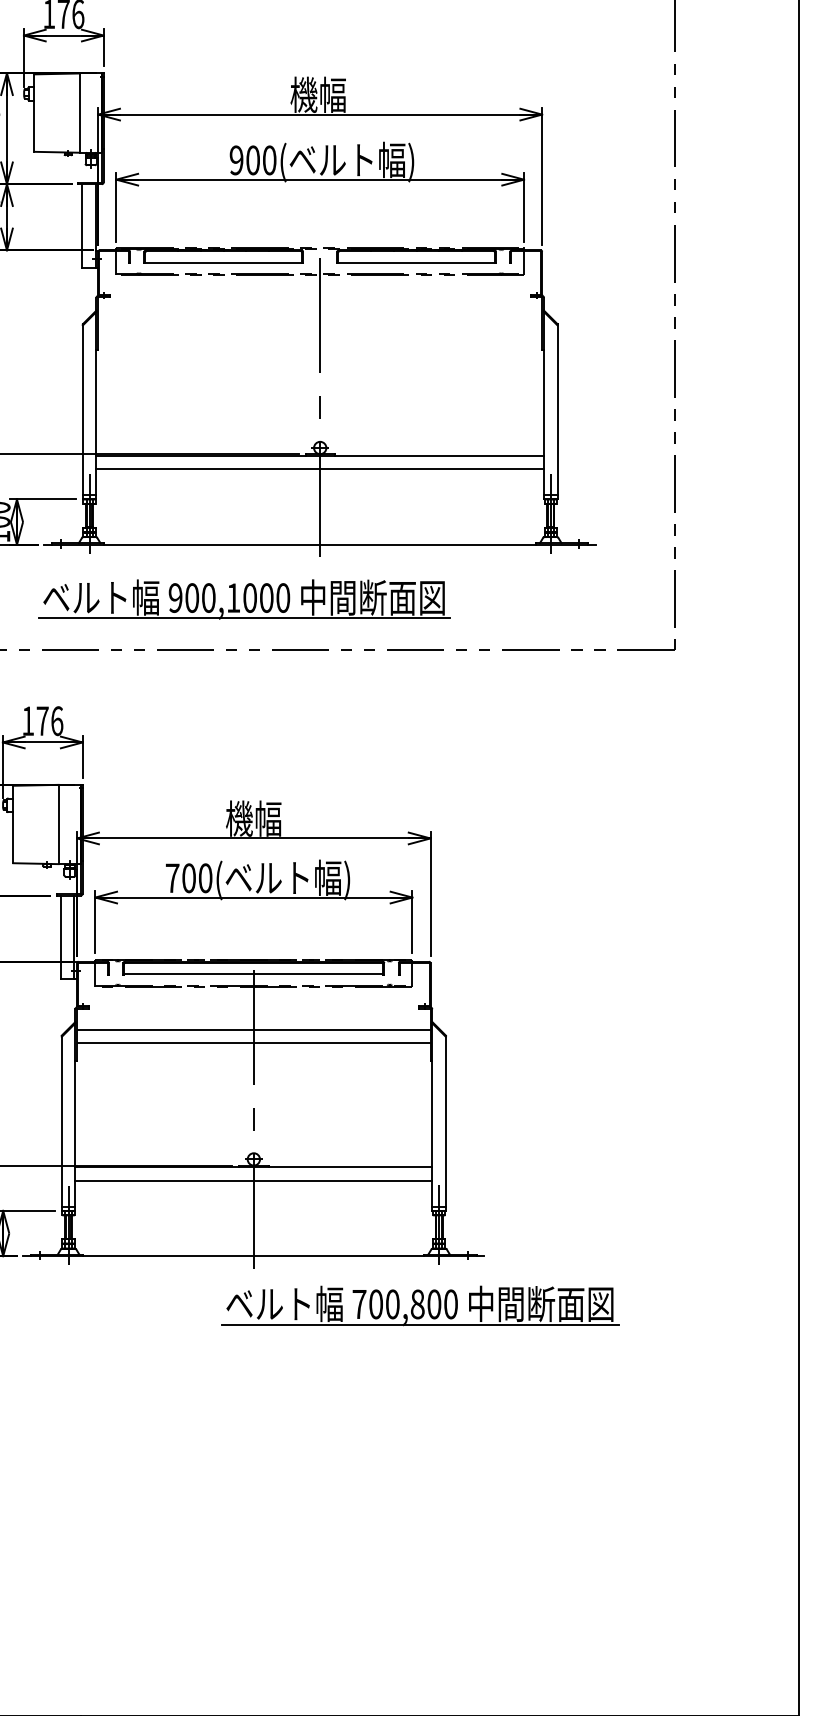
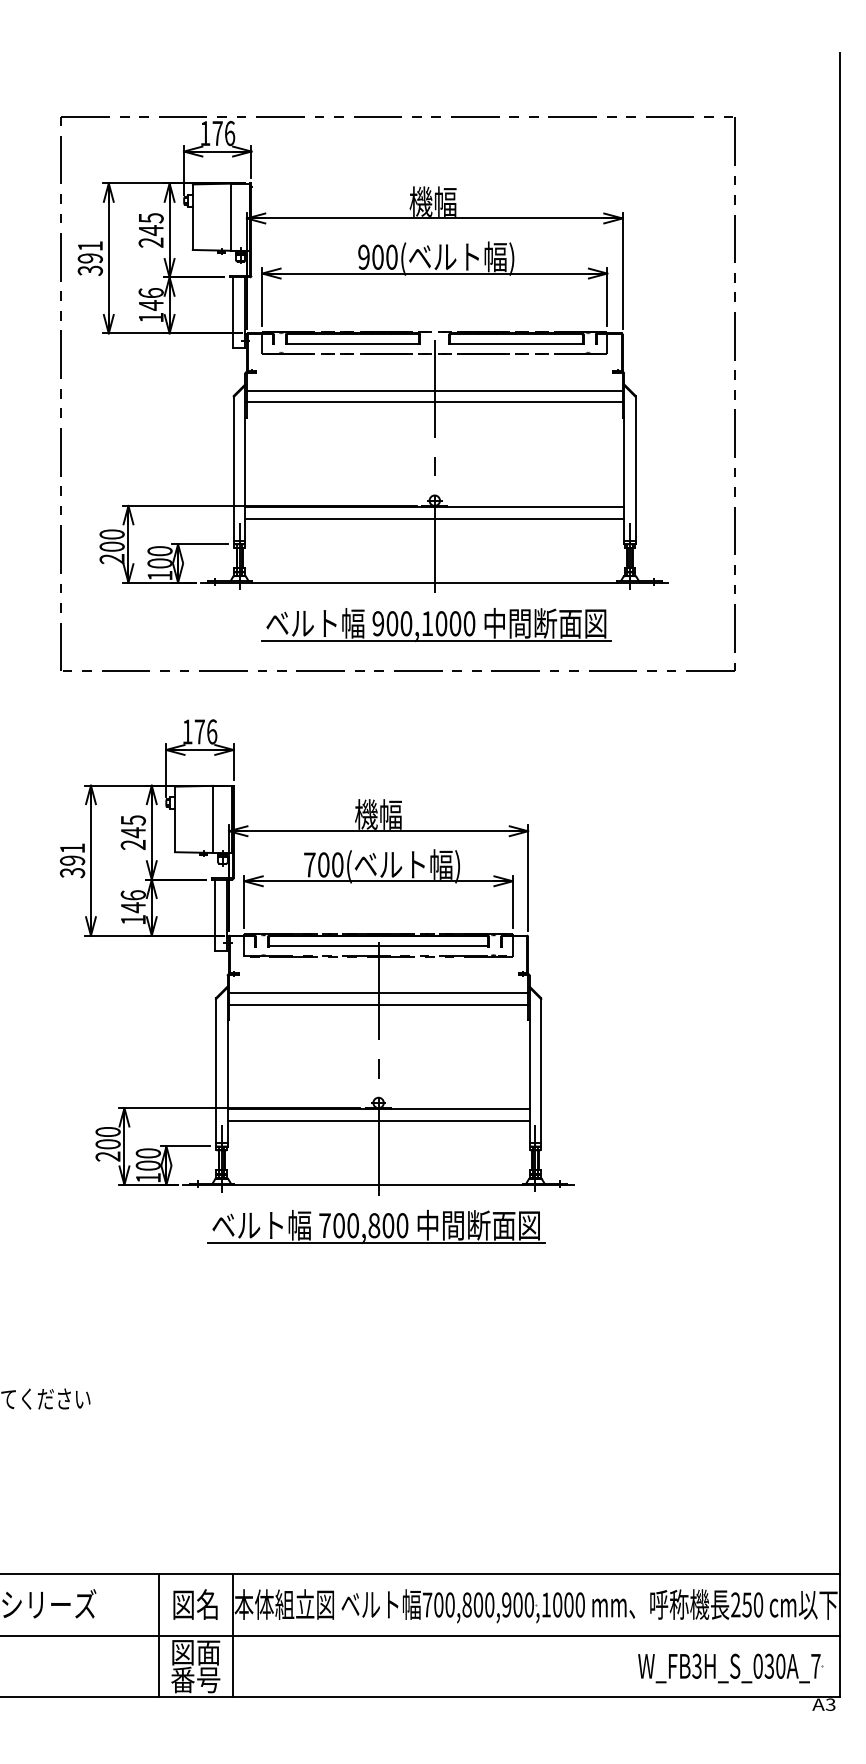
line: (319, 317) -> (434, 390), added
line: (319, 331) -> (434, 402), added
part: (244, 600) -> (436, 625), moved
part: (420, 1305) -> (376, 1226), moved

